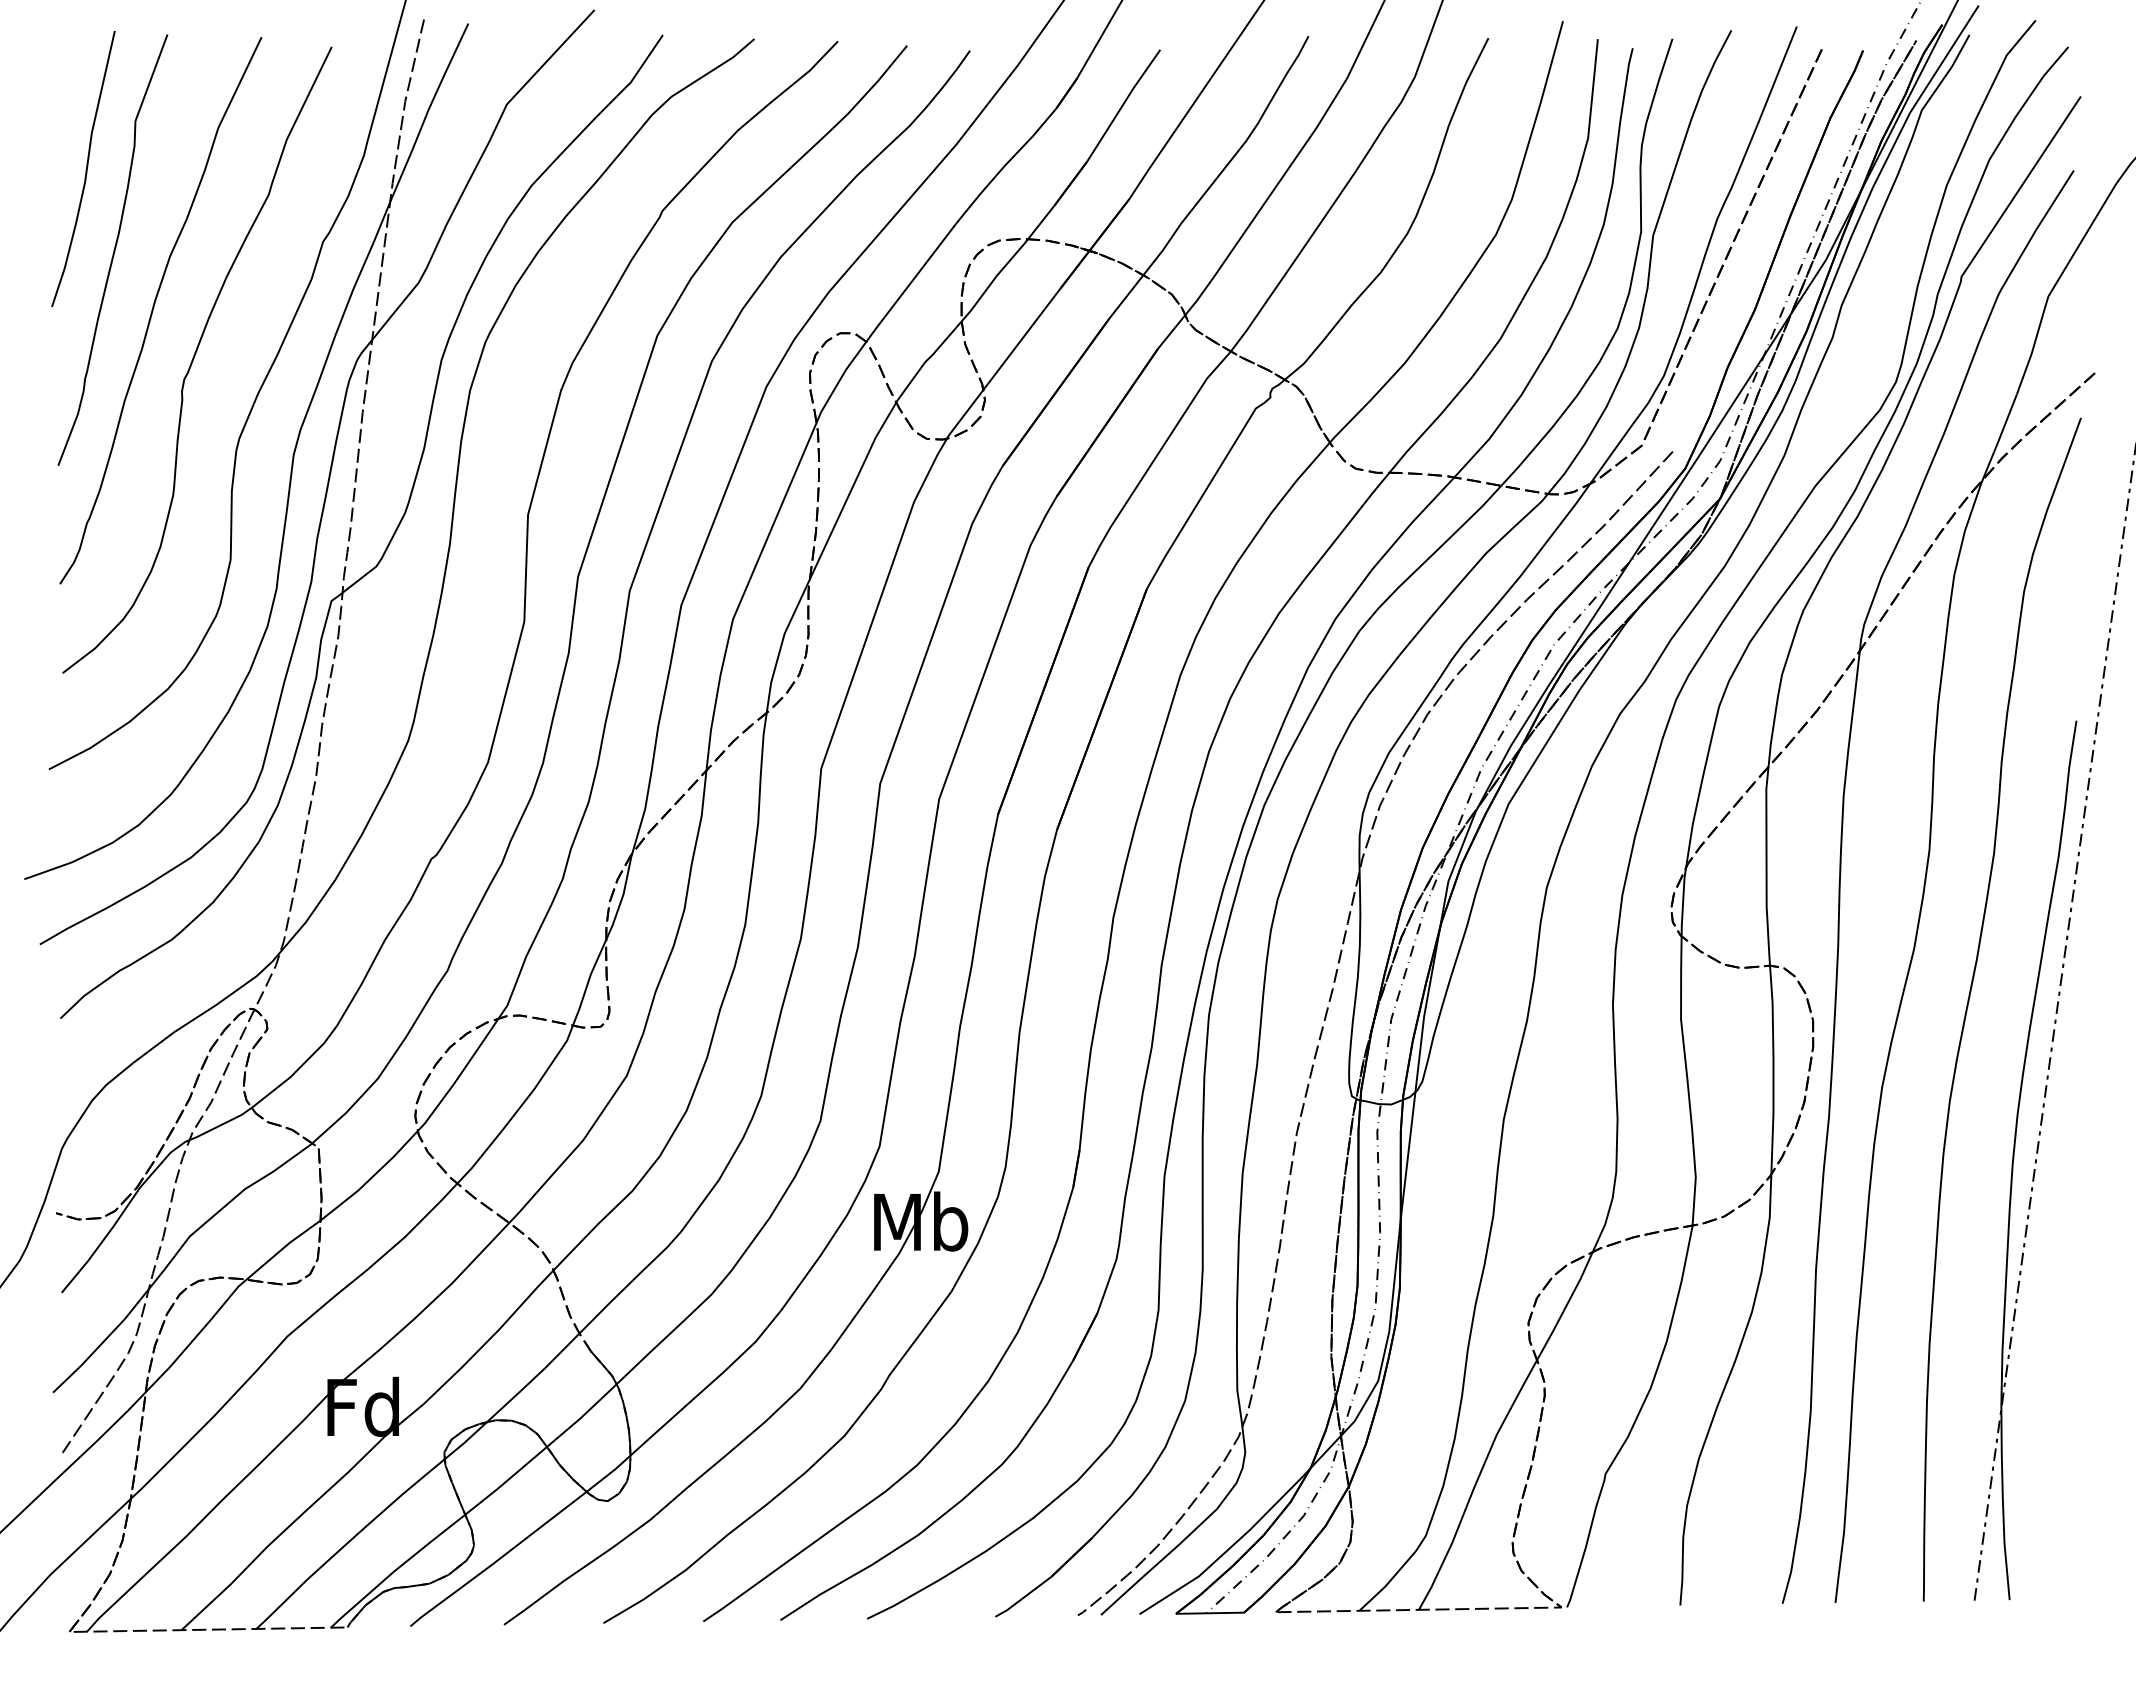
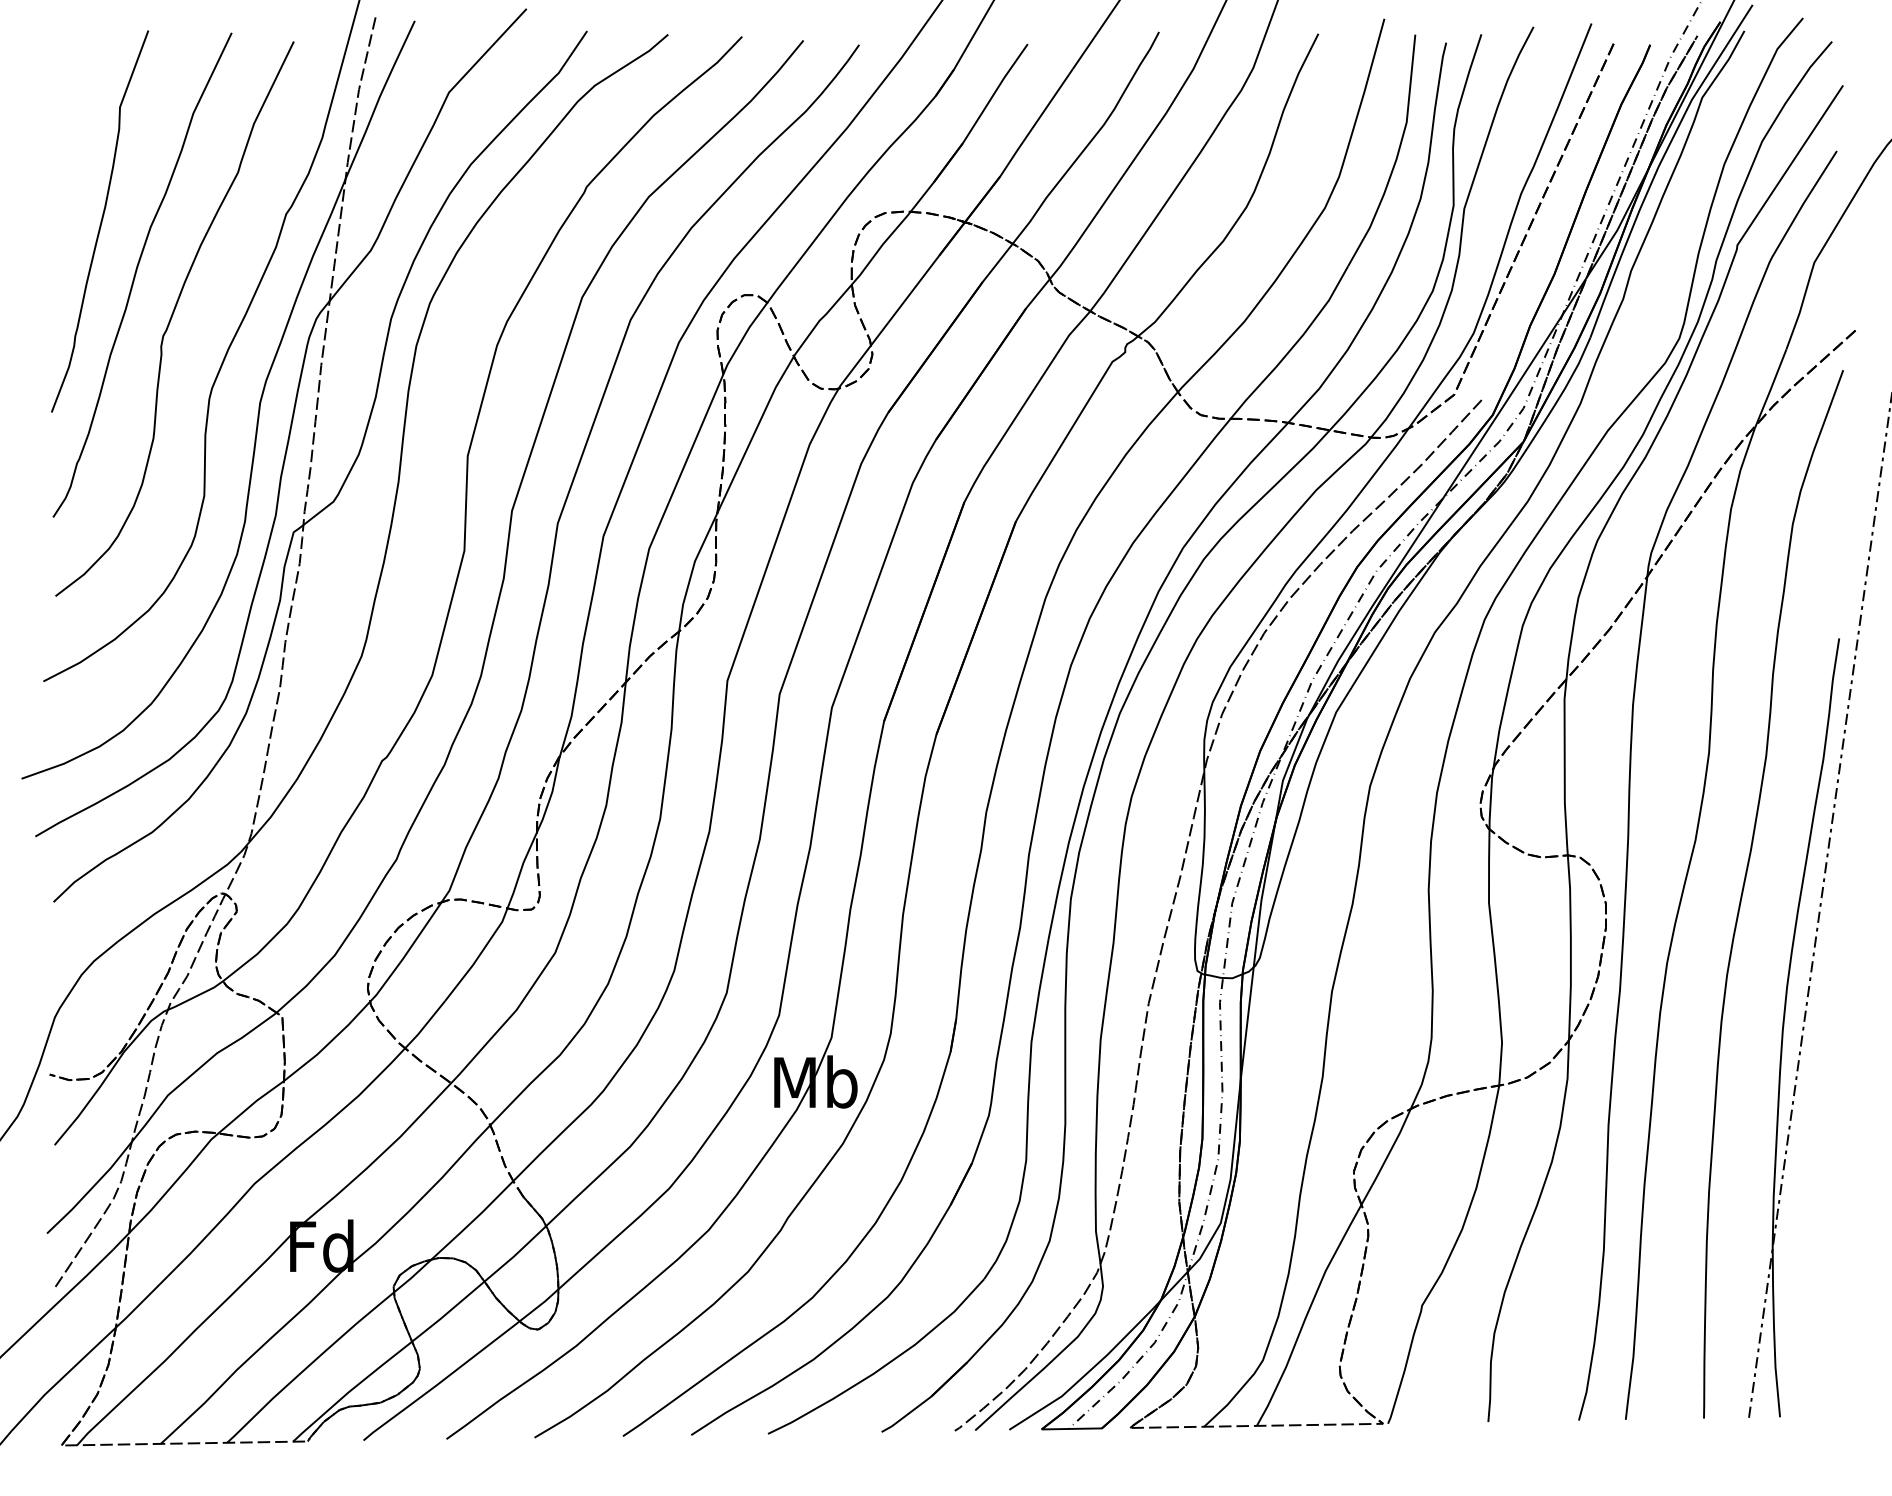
curve: (85, 171) -> (75, 151), removed

